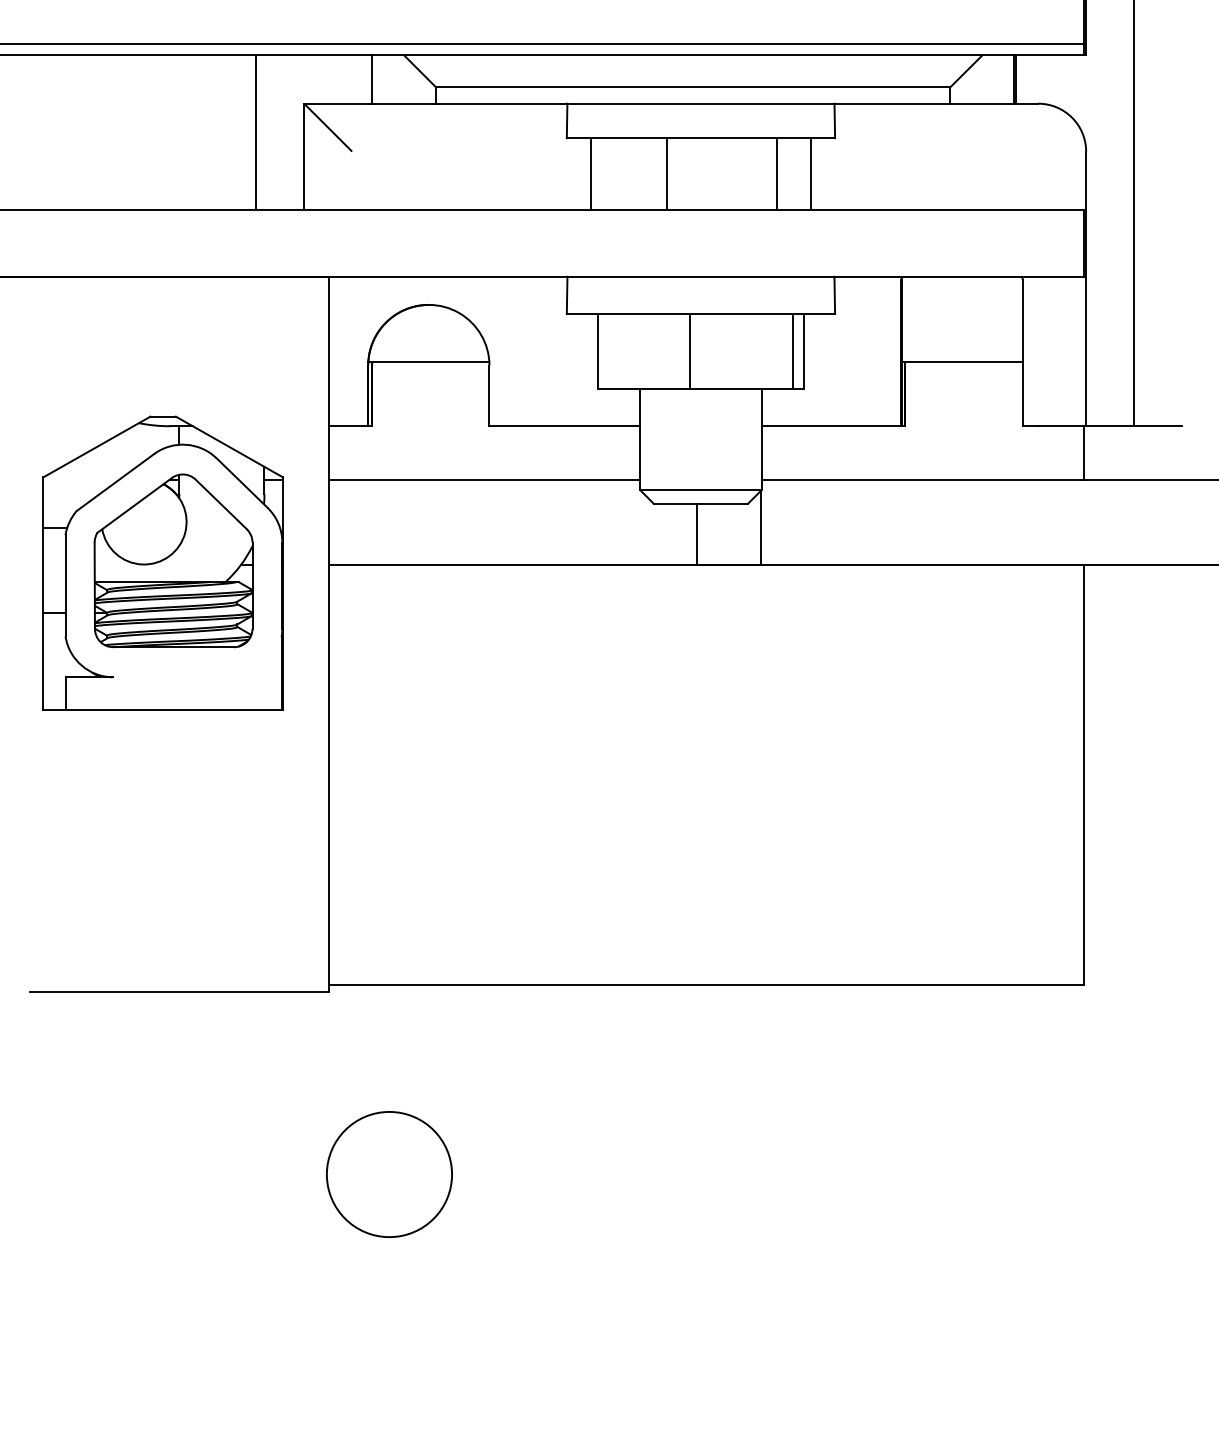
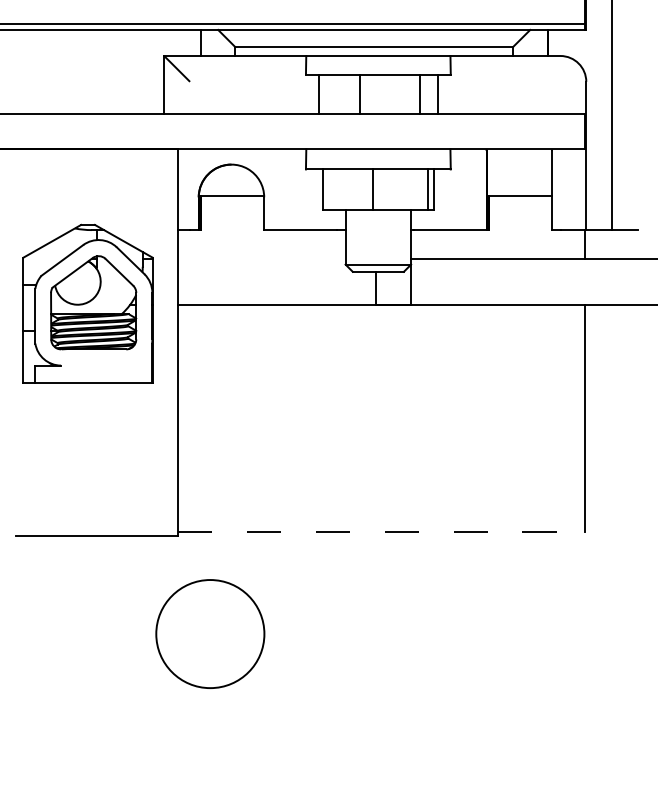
line: (256, 132) -> (138, 71), removed
line: (484, 478) -> (261, 258), removed
line: (706, 984) -> (381, 531), solid -> dashed
circle: (388, 1173) -> (209, 633), size x1.6

